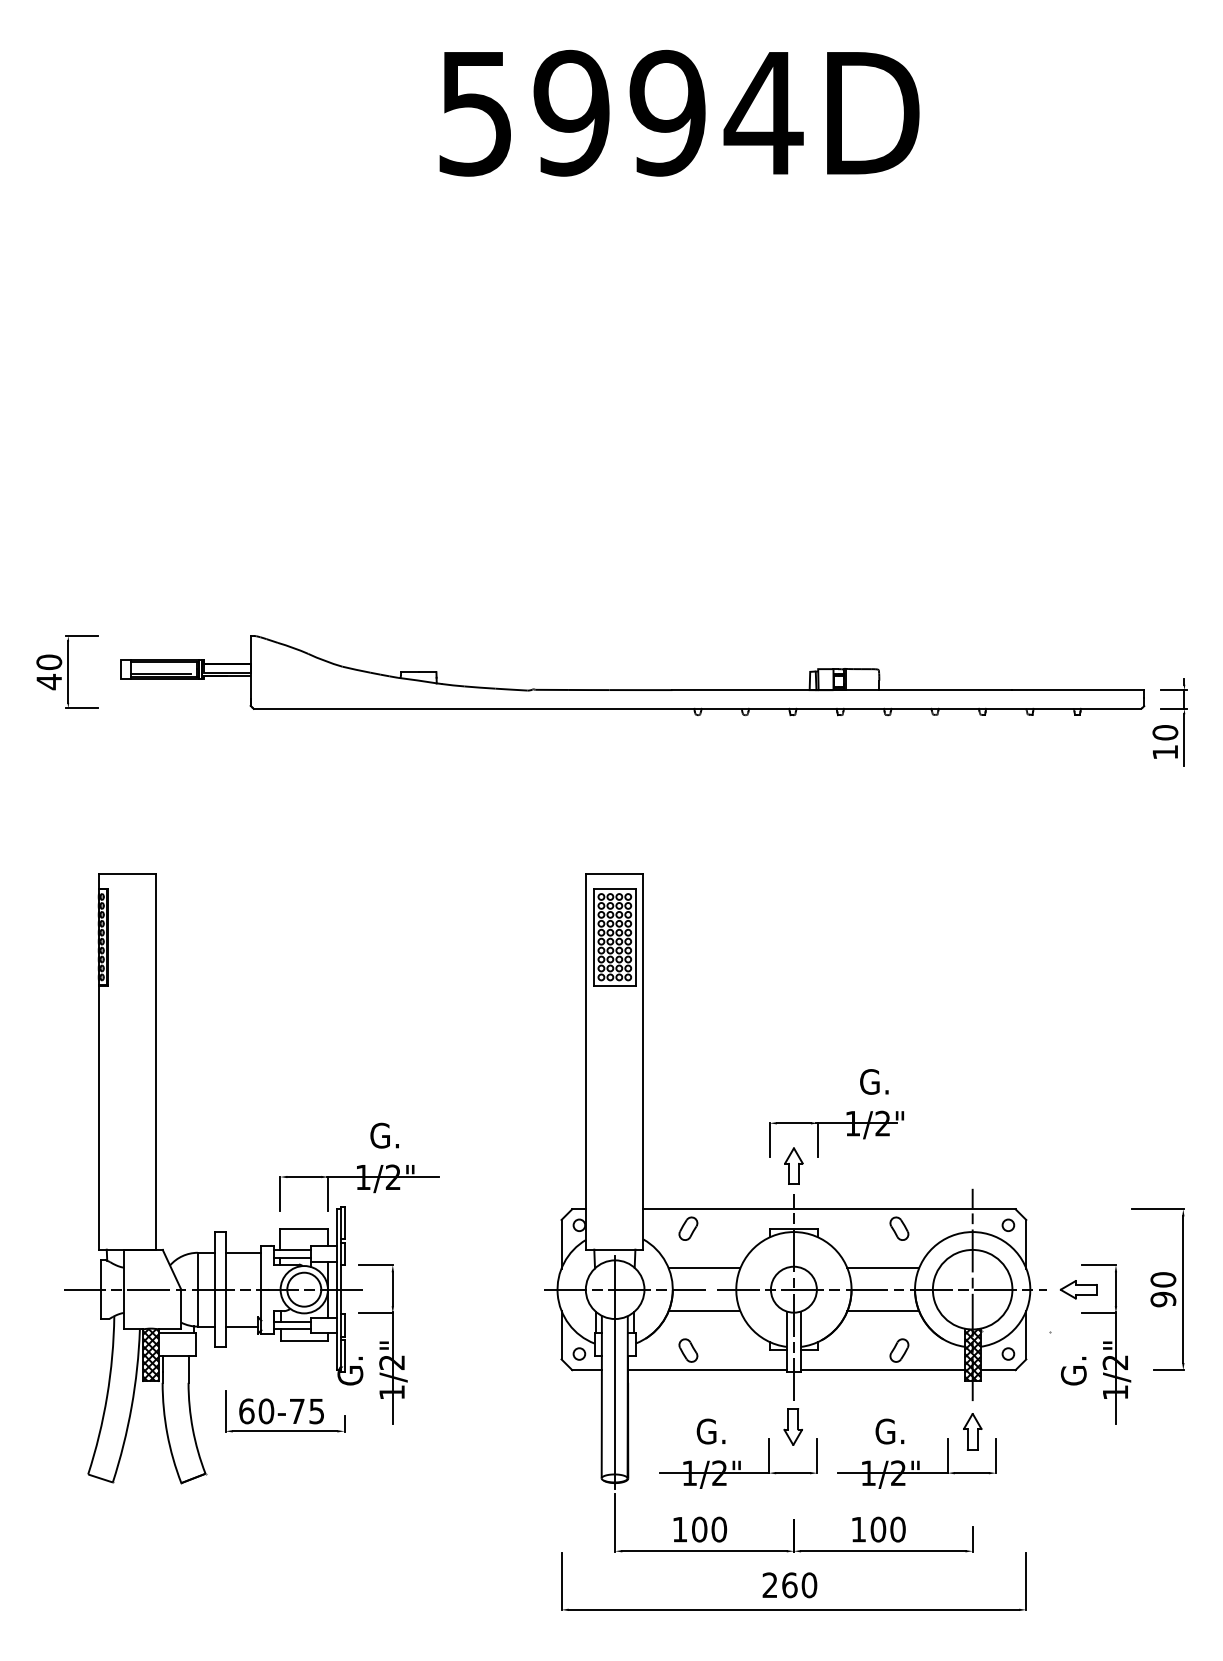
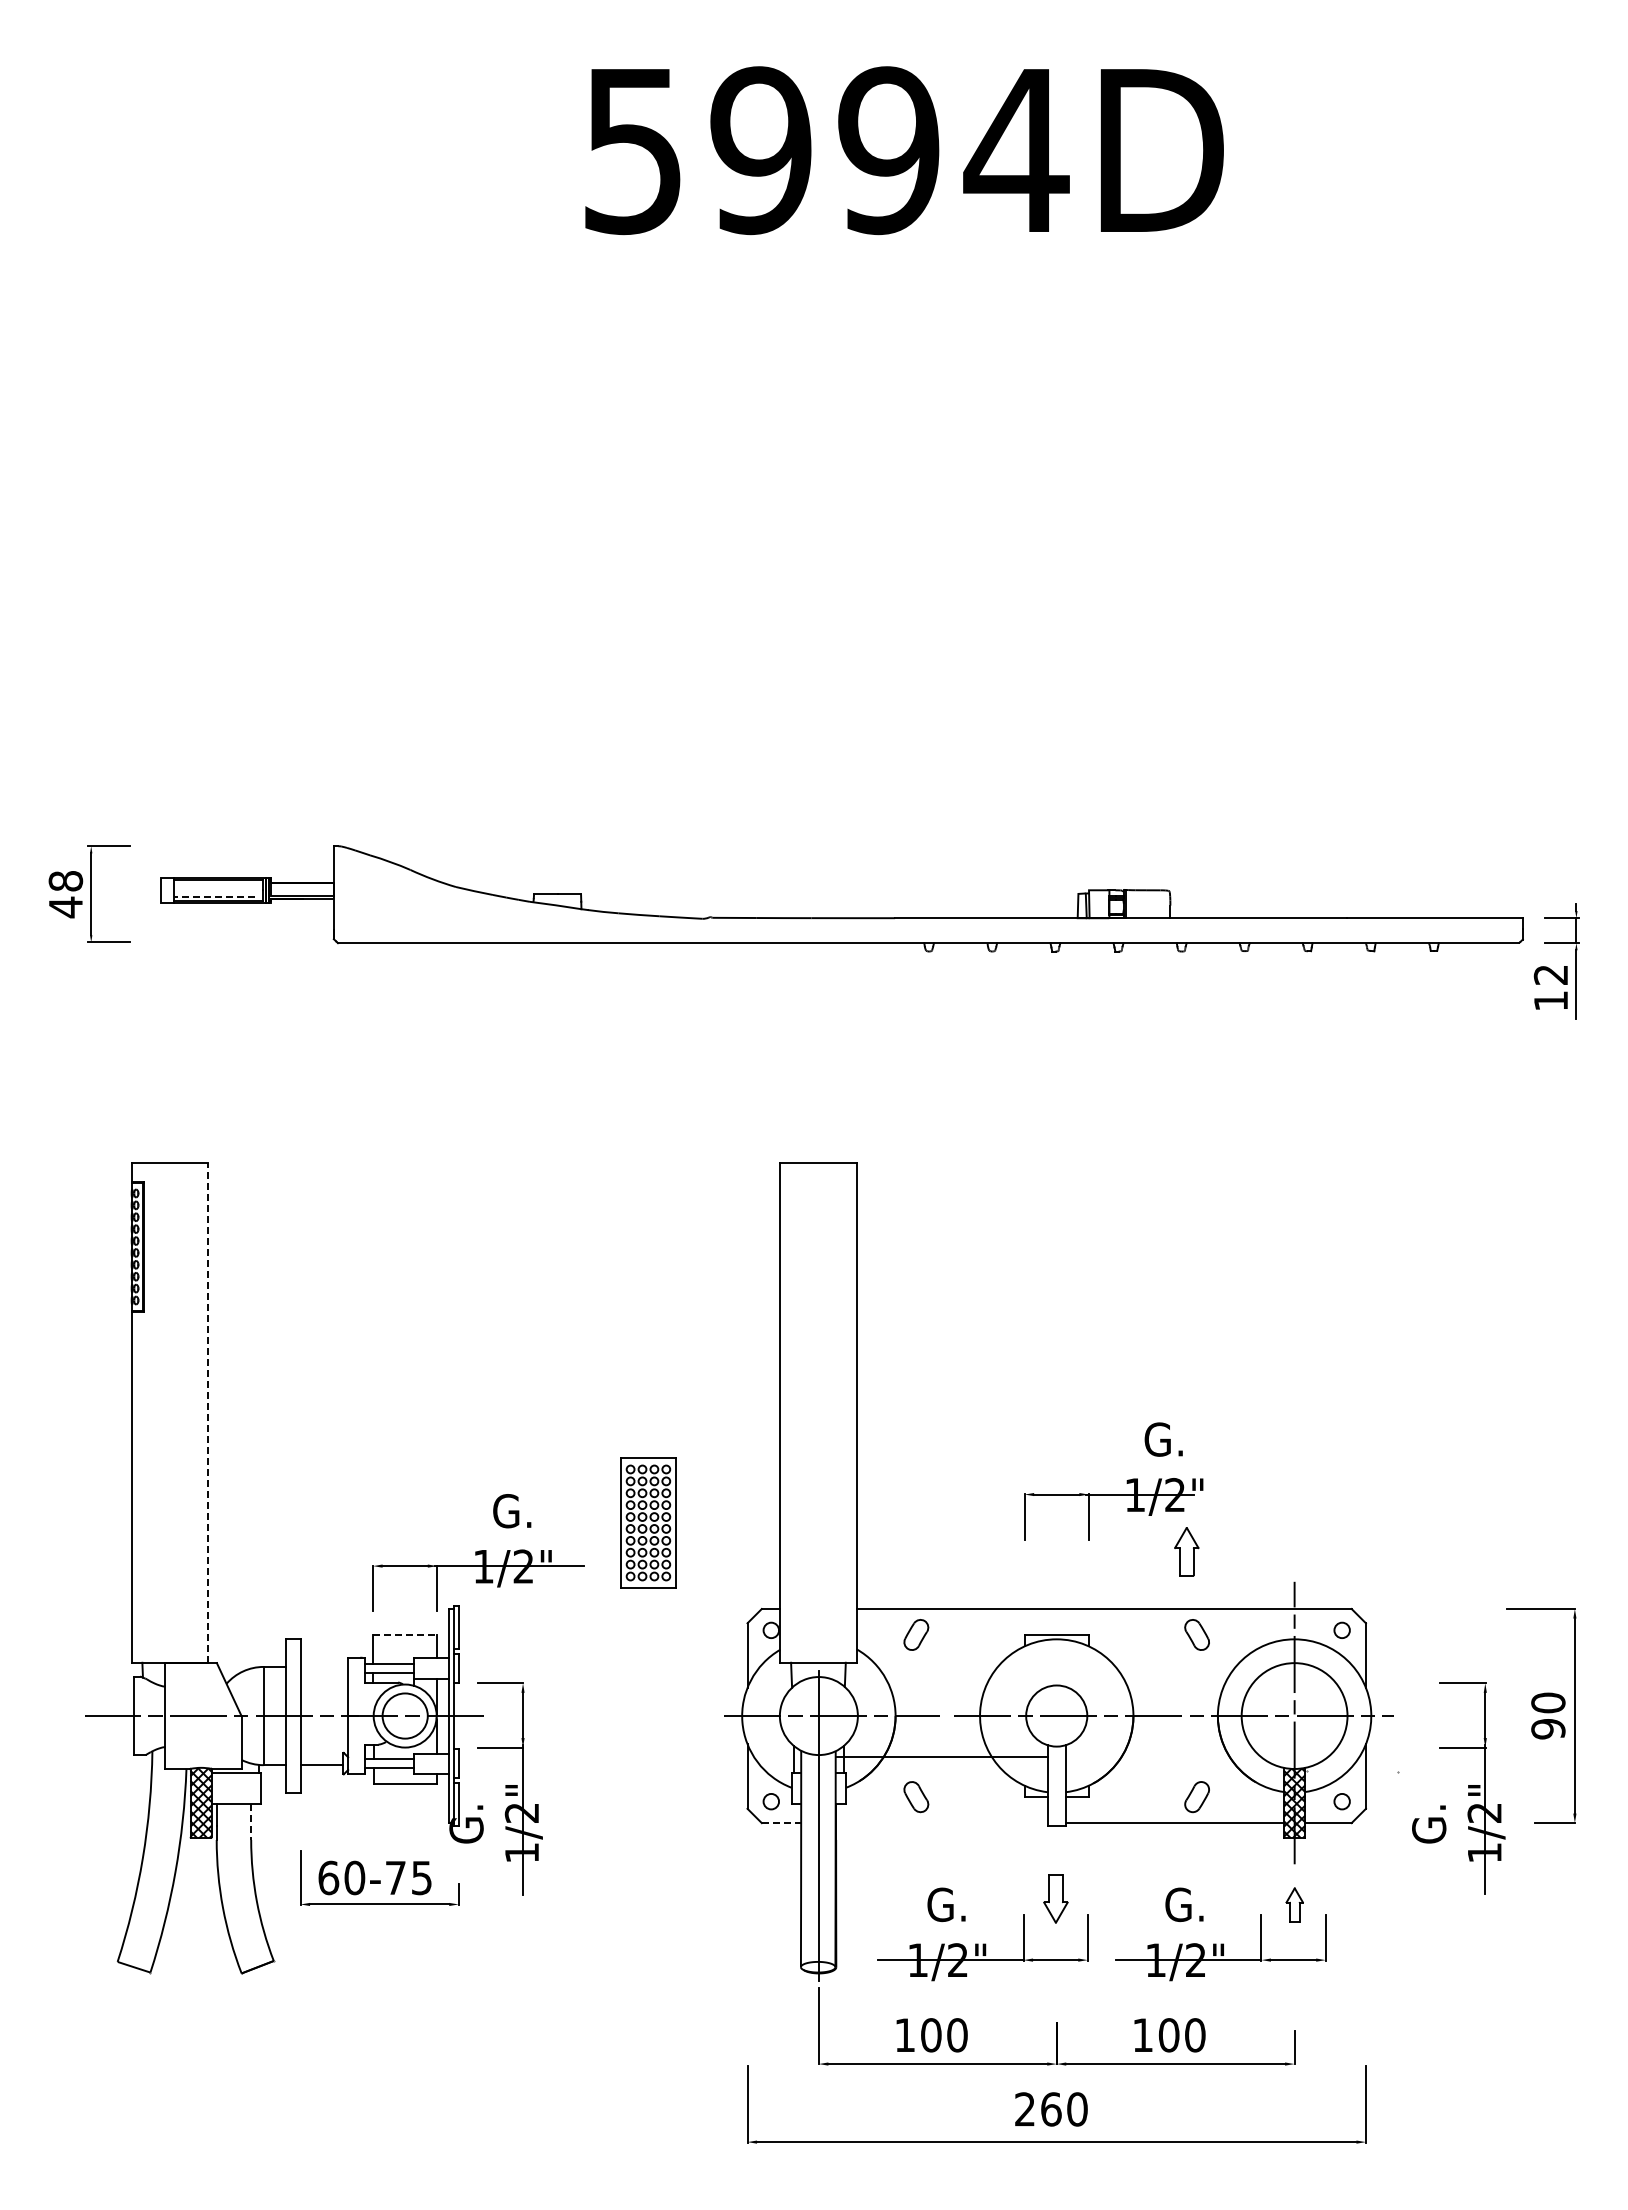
text: (49, 662) -> (65, 881), 40 -> 48
line: (160, 673) -> (213, 896), solid -> dashed
text: (1164, 732) -> (1550, 974), 10 -> 12
part: (614, 936) -> (648, 1522), moved
line: (155, 1062) -> (207, 1413), solid -> dashed
part: (793, 1166) -> (1186, 1551), moved
line: (304, 1229) -> (405, 1635), solid -> dashed
line: (243, 1252) -> (324, 1666), removed
line: (704, 1268) -> (937, 1687), removed
line: (883, 1268) -> (1175, 1687), removed
part: (1078, 1289) -> (1435, 1715), removed
line: (793, 1297) -> (1056, 1726), removed
line: (704, 1311) -> (937, 1744), removed
line: (883, 1311) -> (1175, 1744), removed
line: (188, 1369) -> (251, 1822), solid -> dashed
line: (587, 1370) -> (781, 1823), solid -> dashed
line: (707, 1370) -> (941, 1757), moved
part: (972, 1431) -> (1294, 1904), size x0.7

